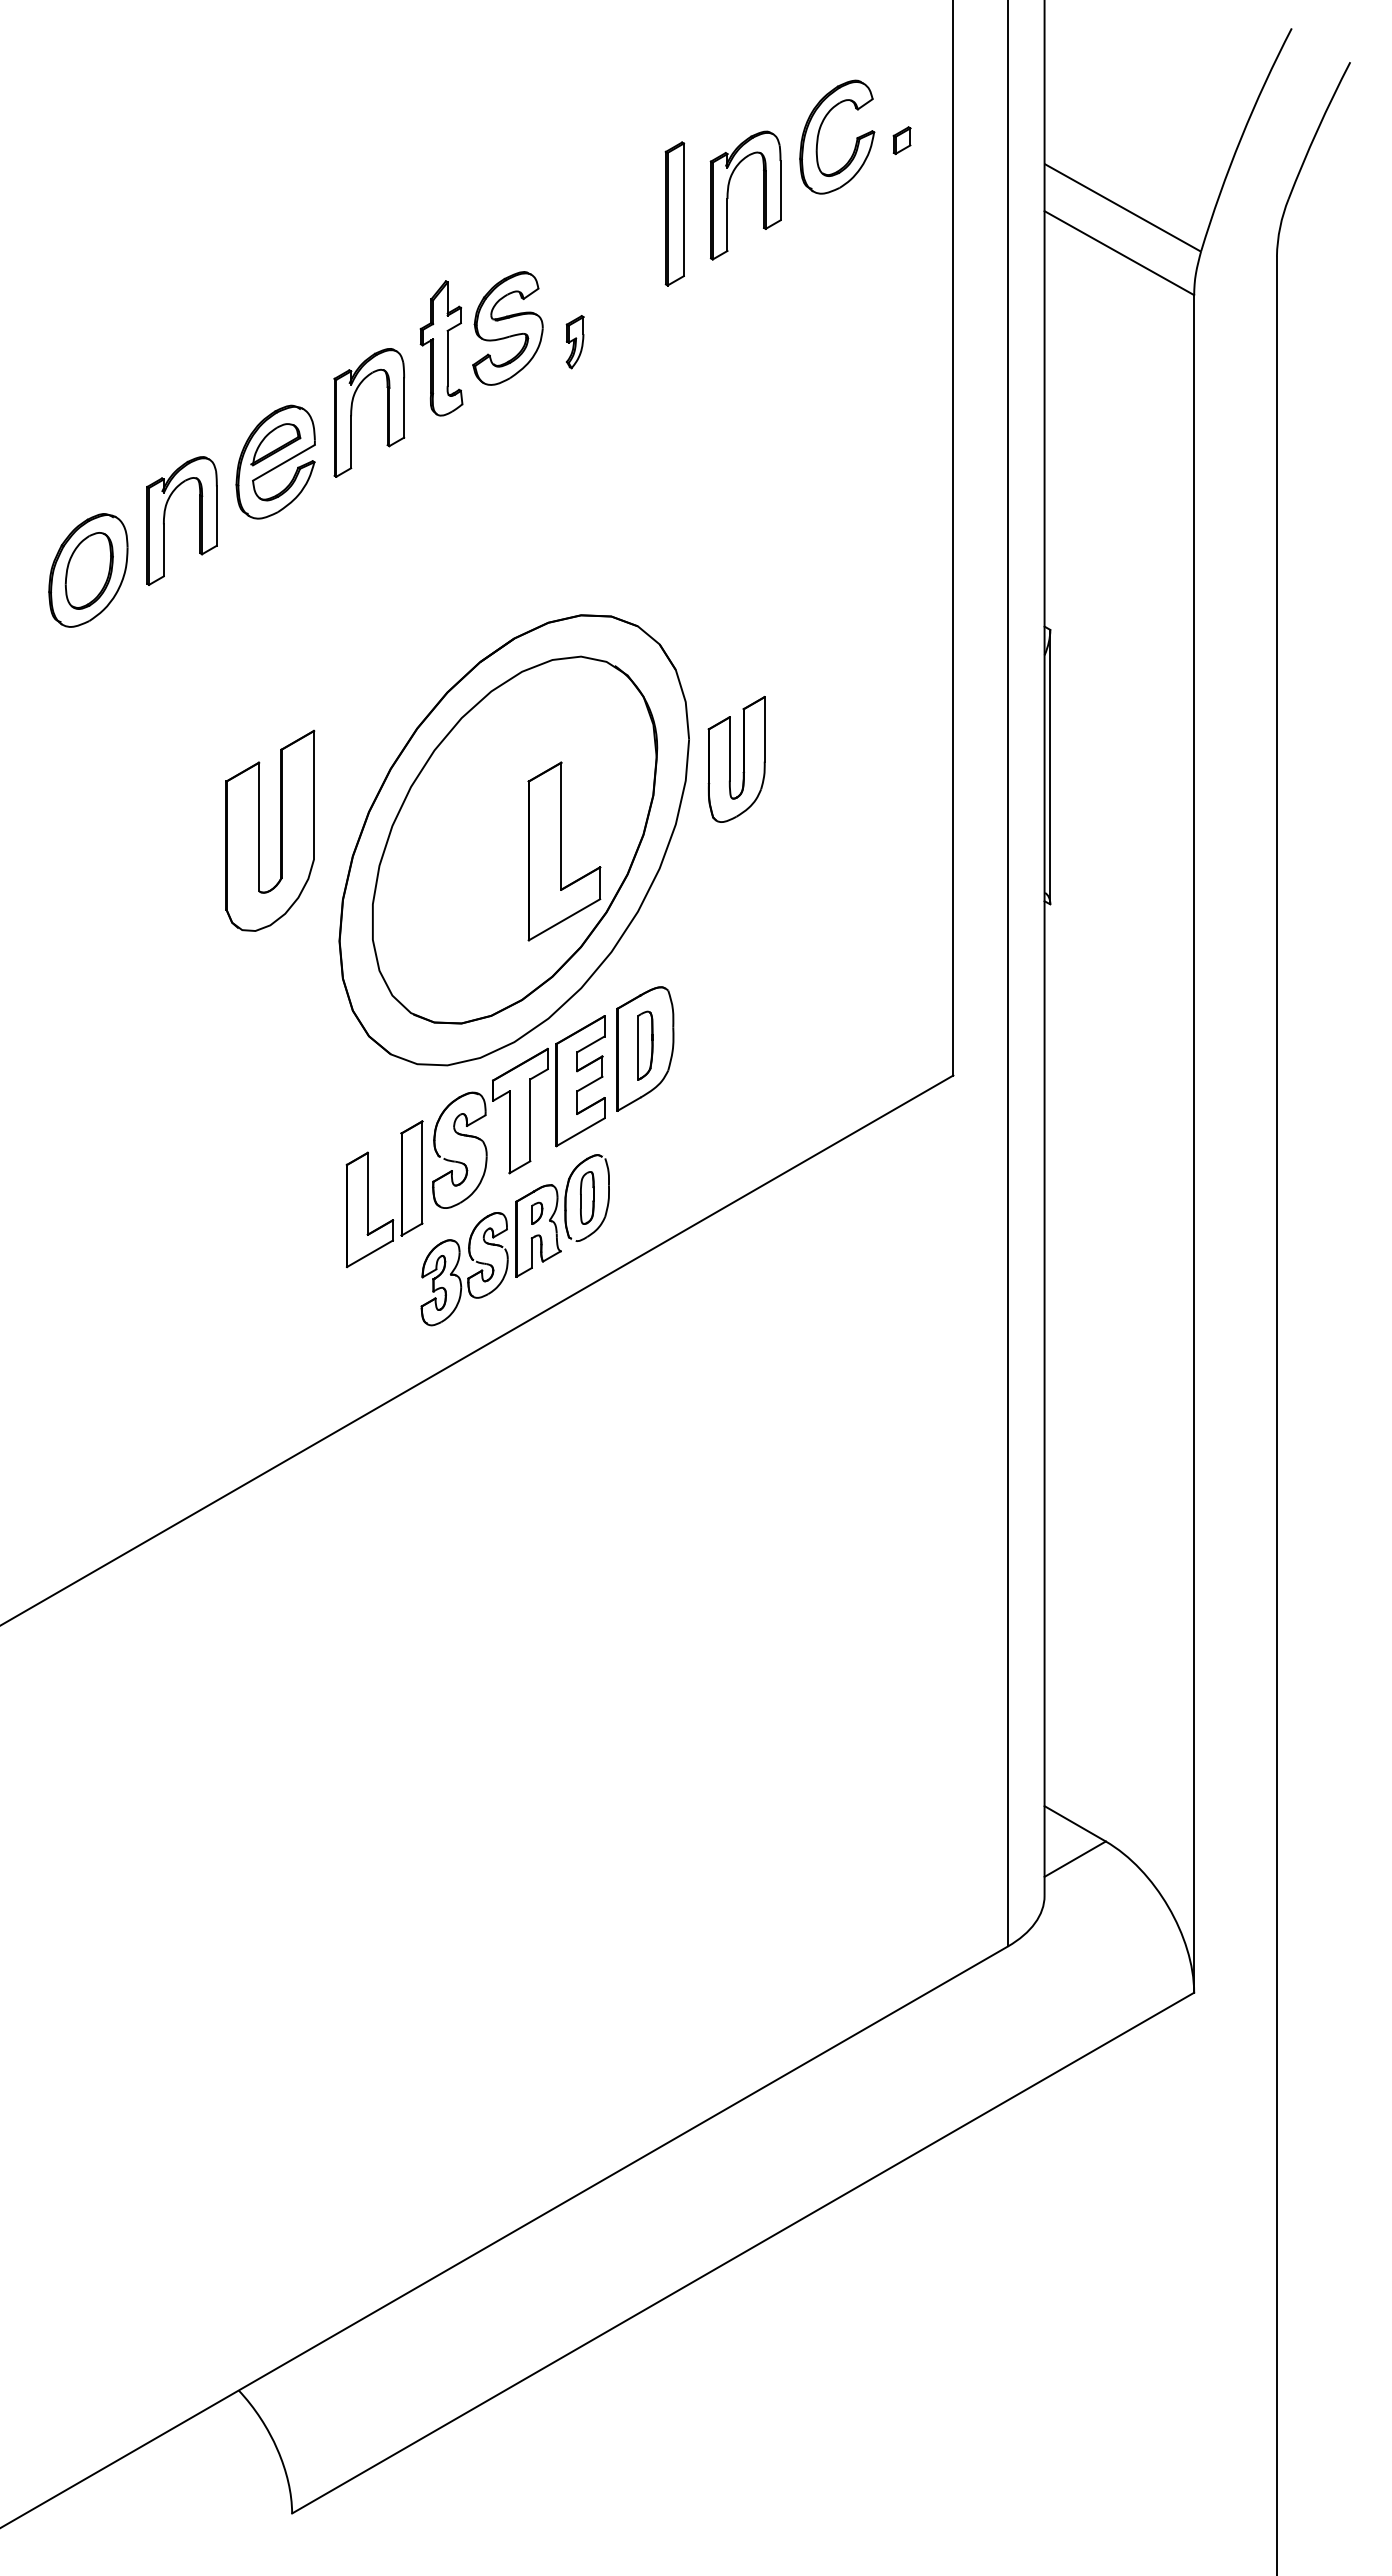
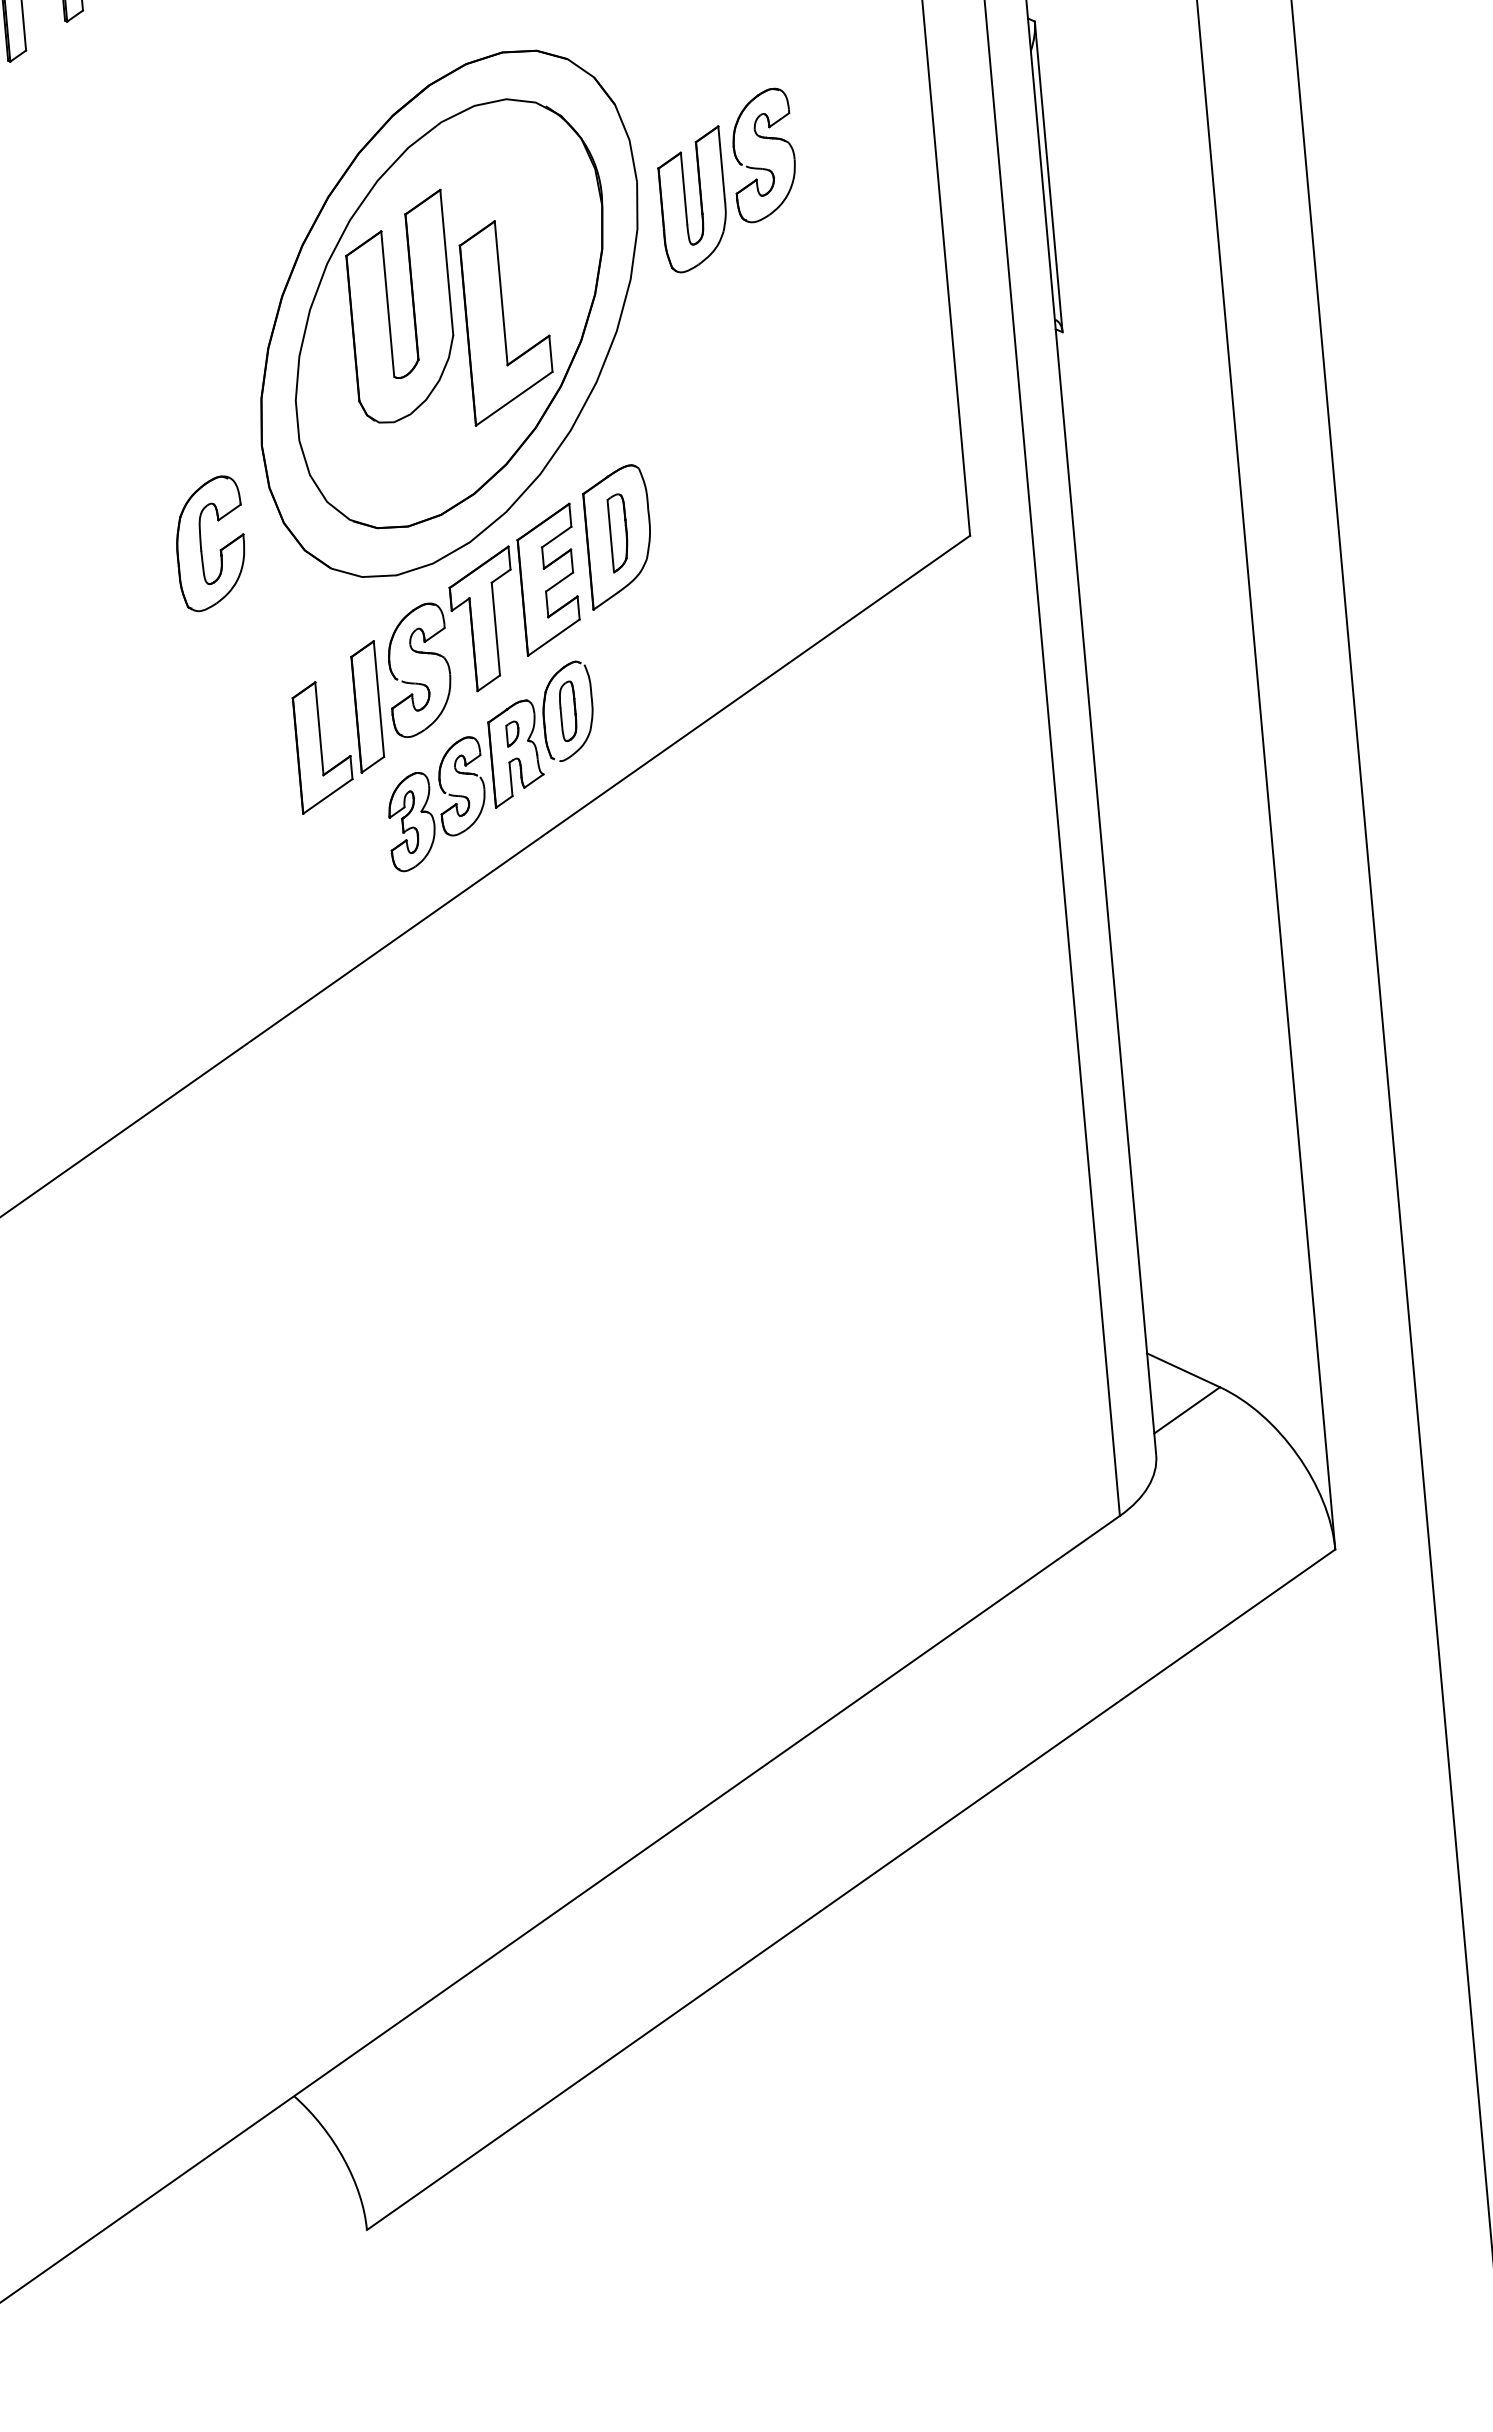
part: (799, 736) -> (761, 167), added
part: (280, 830) -> (412, 305), moved
part: (279, 1023) -> (202, 544), added

